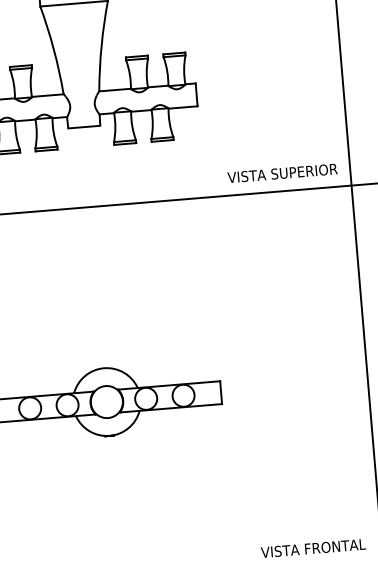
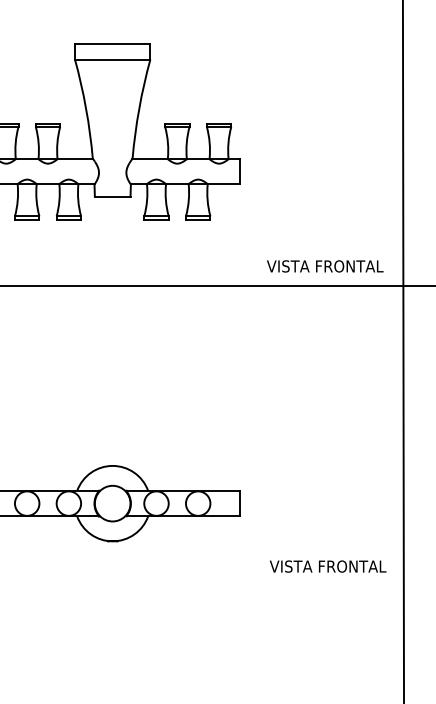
text: (304, 171) -> (352, 266), VISTA SUPERIOR -> VISTA FRONTAL
text: (313, 548) -> (328, 566), moved

